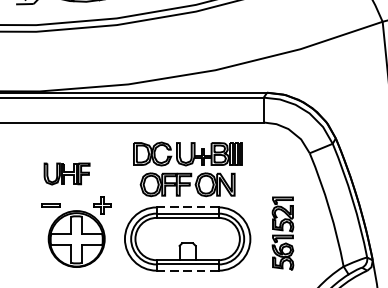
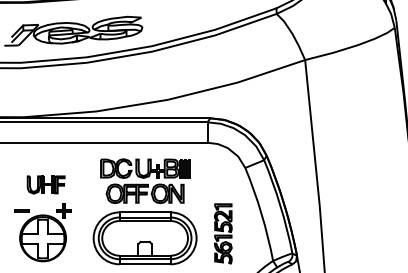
line: (188, 207) -> (145, 212), dashed -> solid
part: (76, 231) -> (42, 232), moved
line: (188, 270) -> (145, 264), dashed -> solid

